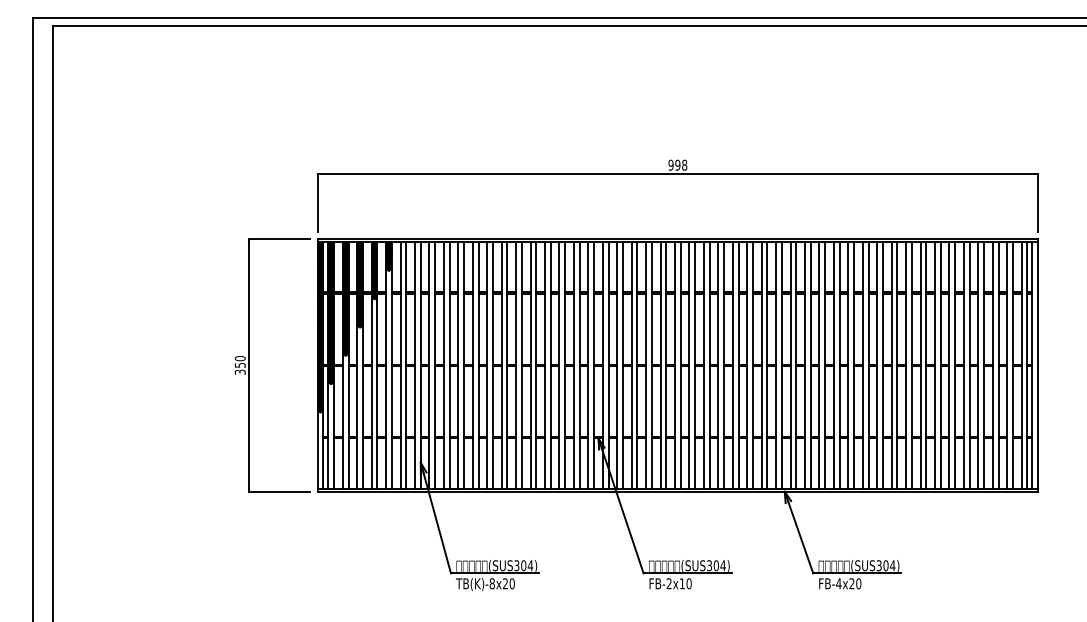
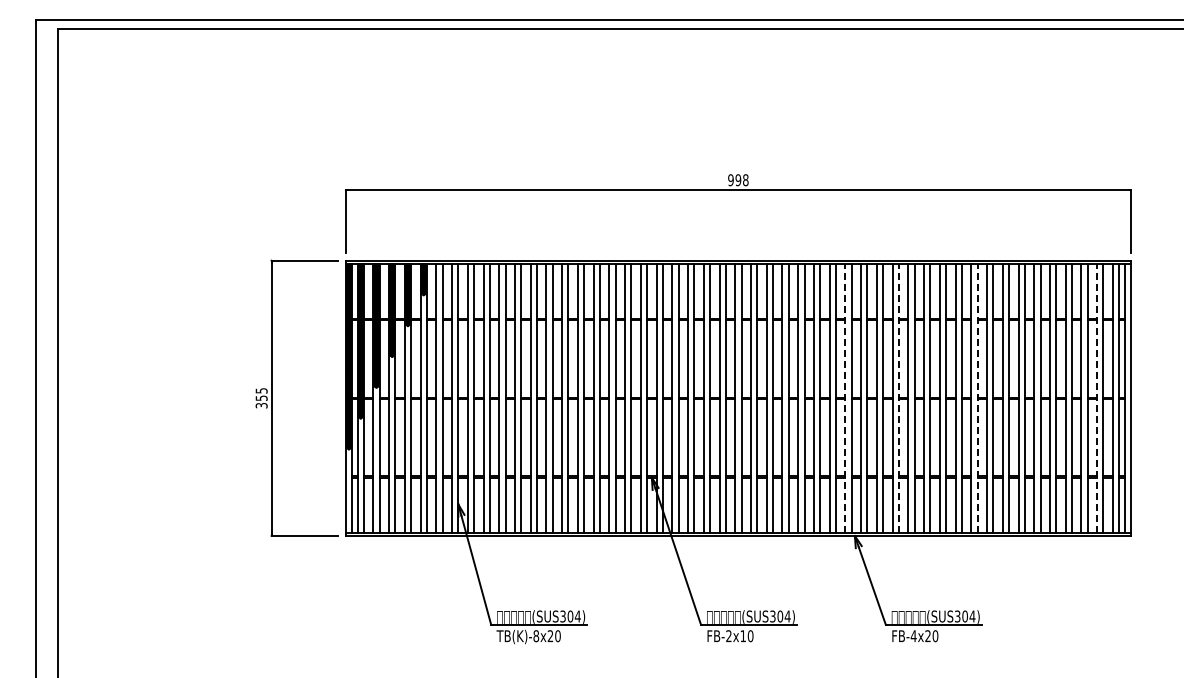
text: (240, 358) -> (261, 390), 350 -> 355
line: (776, 365) -> (845, 398), solid -> dashed
line: (824, 365) -> (898, 398), solid -> dashed
line: (897, 365) -> (977, 398), solid -> dashed
line: (1007, 365) -> (1097, 398), solid -> dashed

